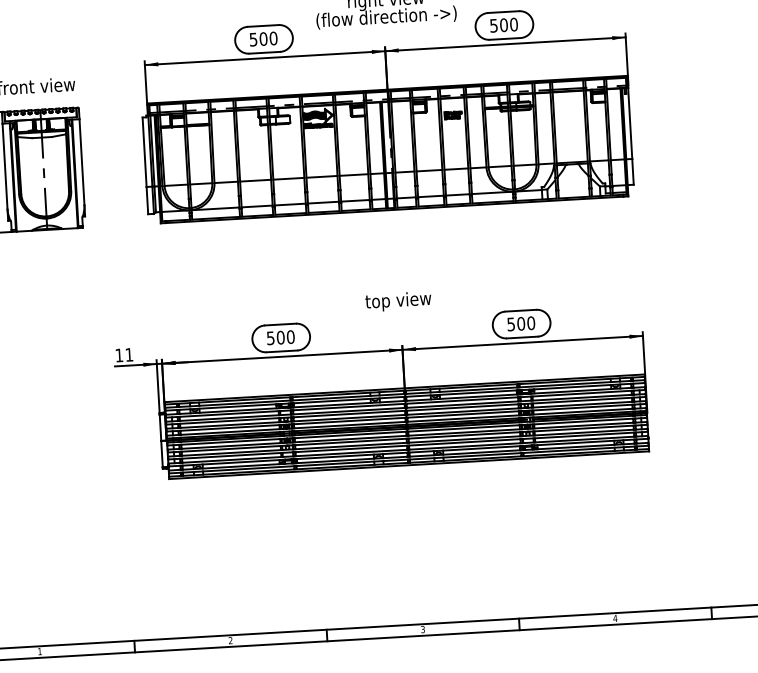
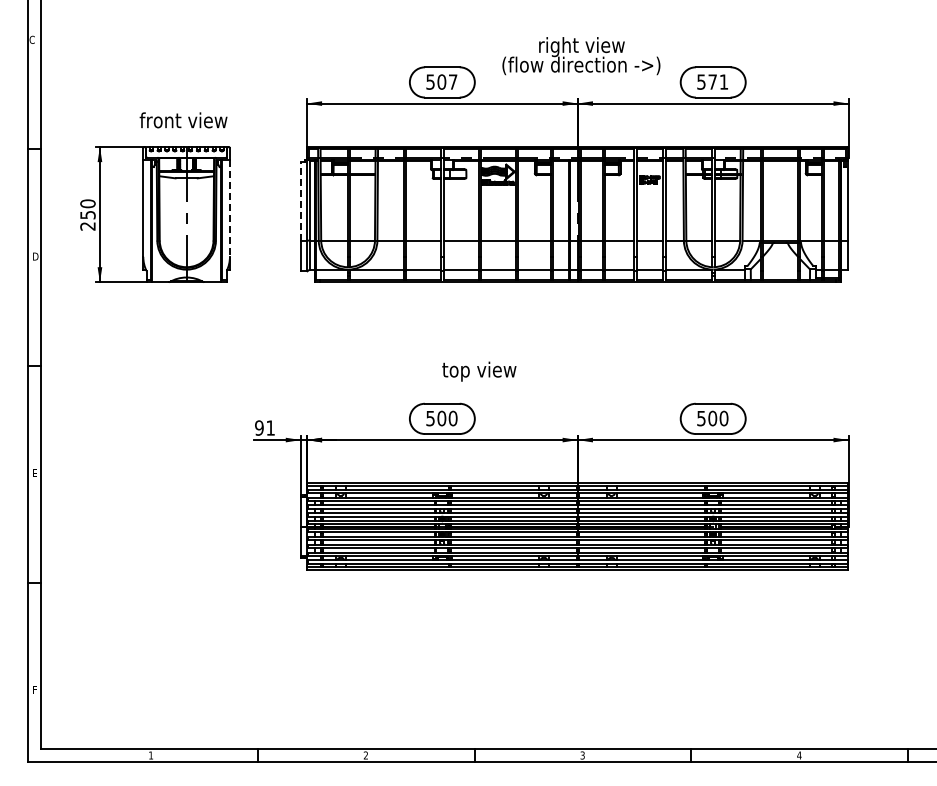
text: (509, 24) -> (718, 81), 500 -> 571
text: (272, 38) -> (452, 81), 500 -> 507
line: (144, 152) -> (300, 201), solid -> dashed
line: (81, 163) -> (229, 209), solid -> dashed
text: (398, 301) -> (479, 371), moved
text: (119, 354) -> (259, 427), 11 -> 91

